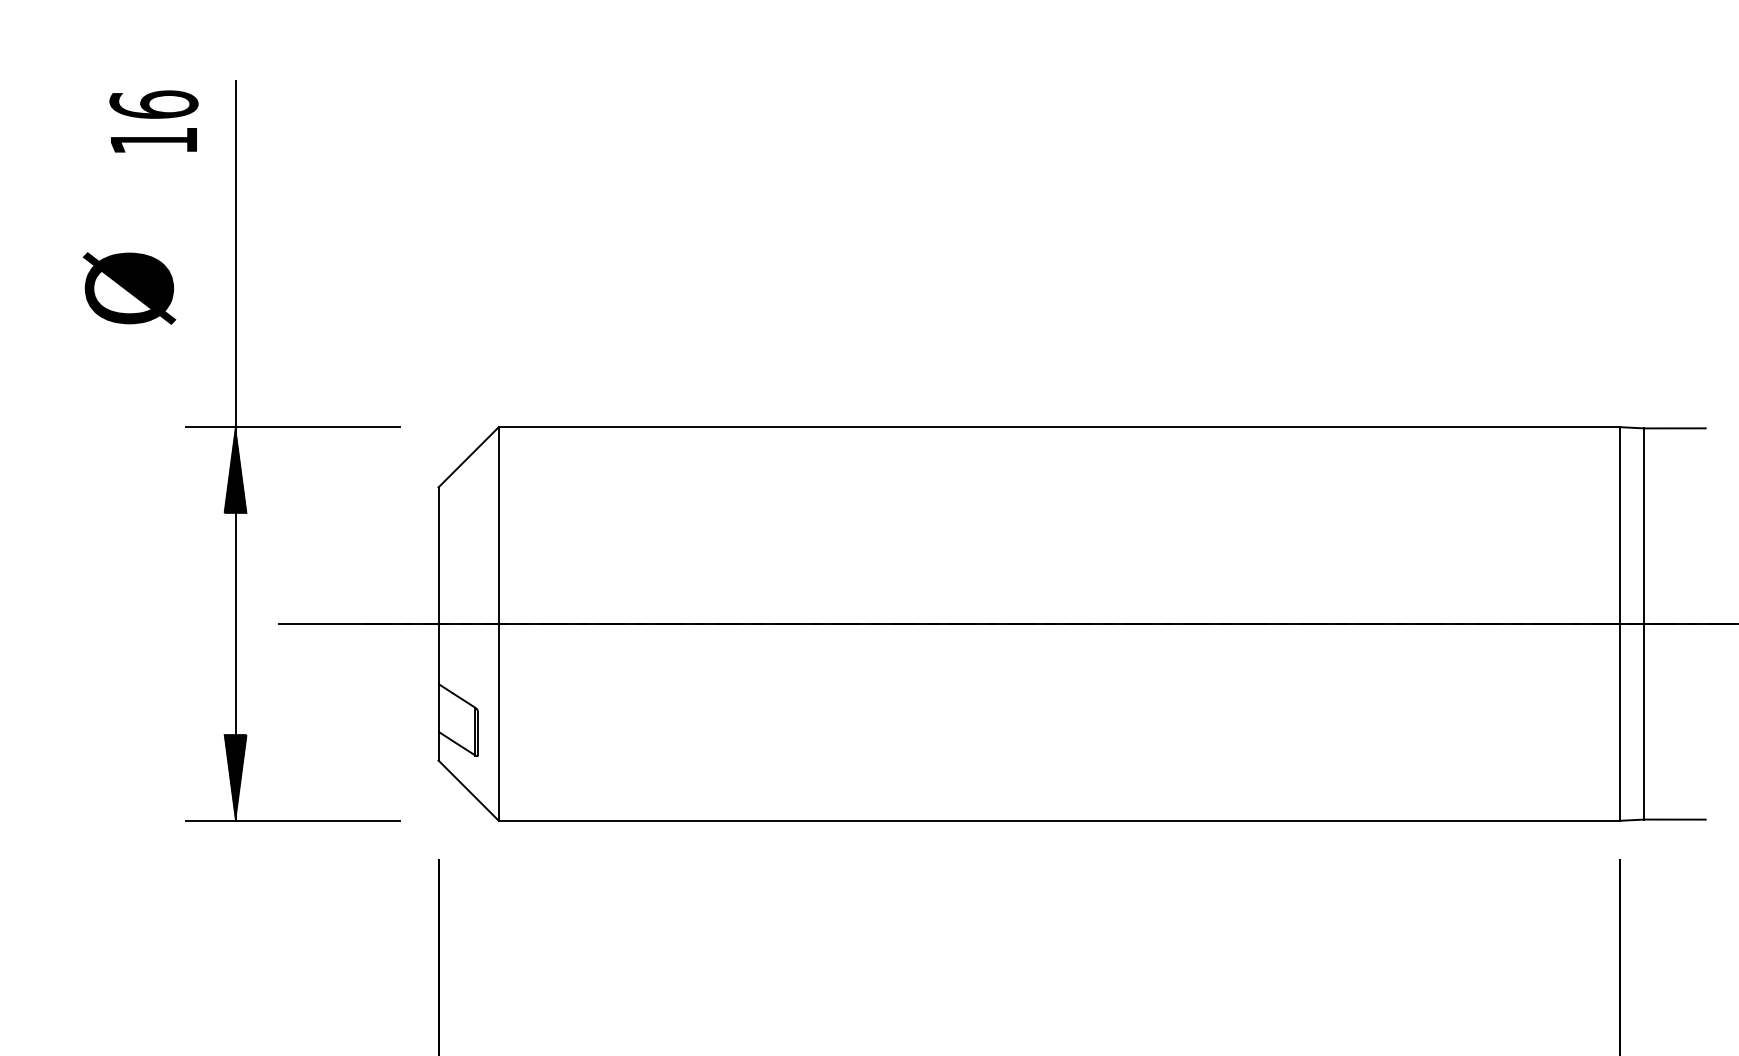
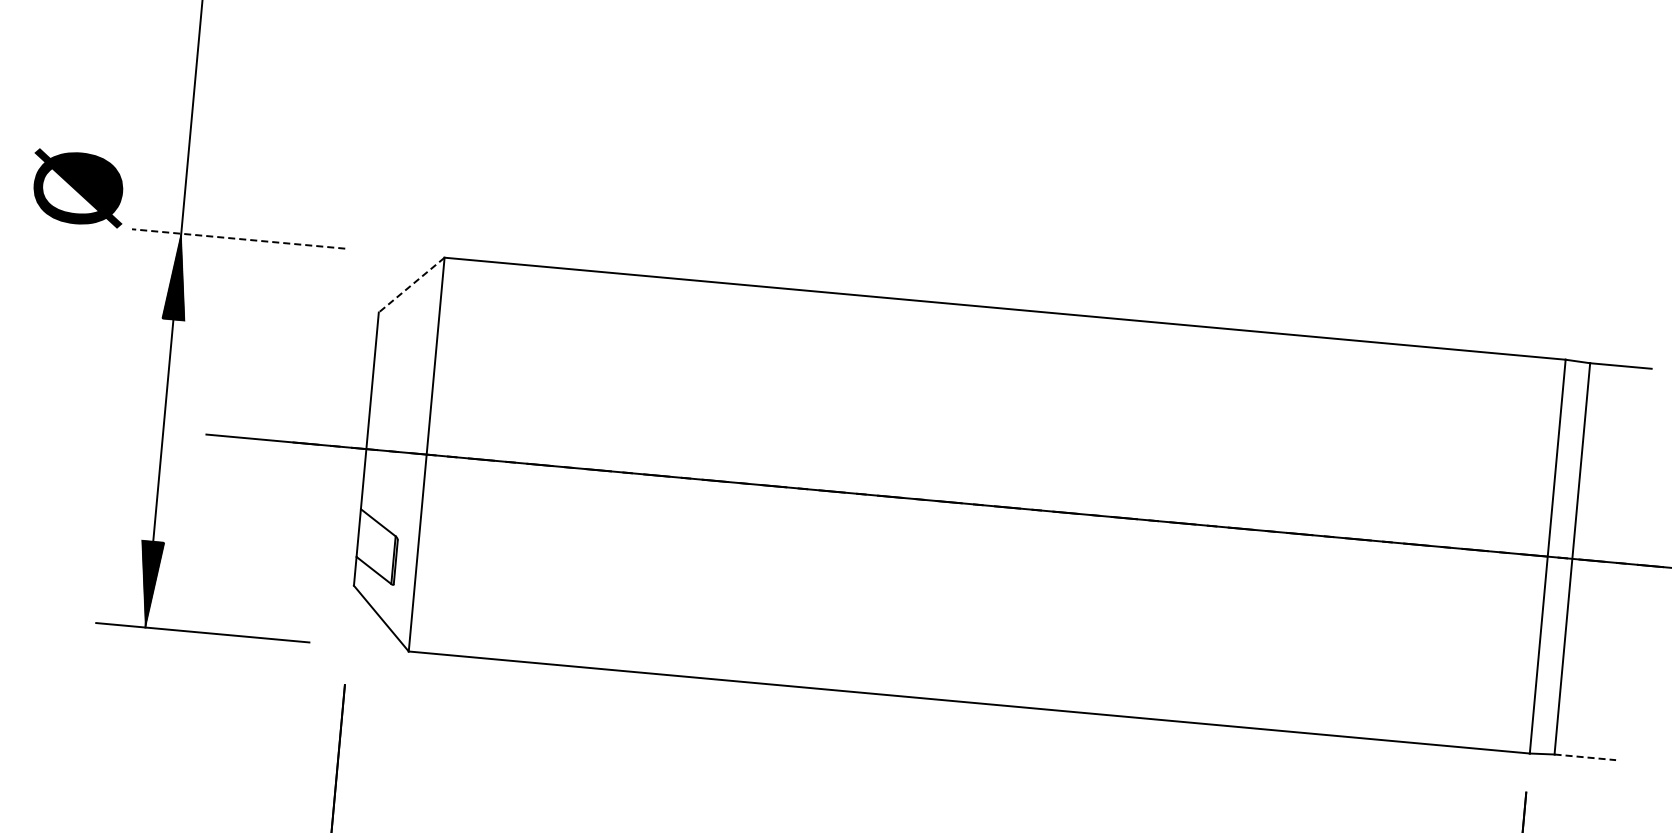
text: (129, 288) -> (78, 188), moved
line: (292, 427) -> (238, 239), solid -> dashed
line: (468, 457) -> (411, 285), solid -> dashed
line: (1674, 819) -> (1584, 757), solid -> dashed

